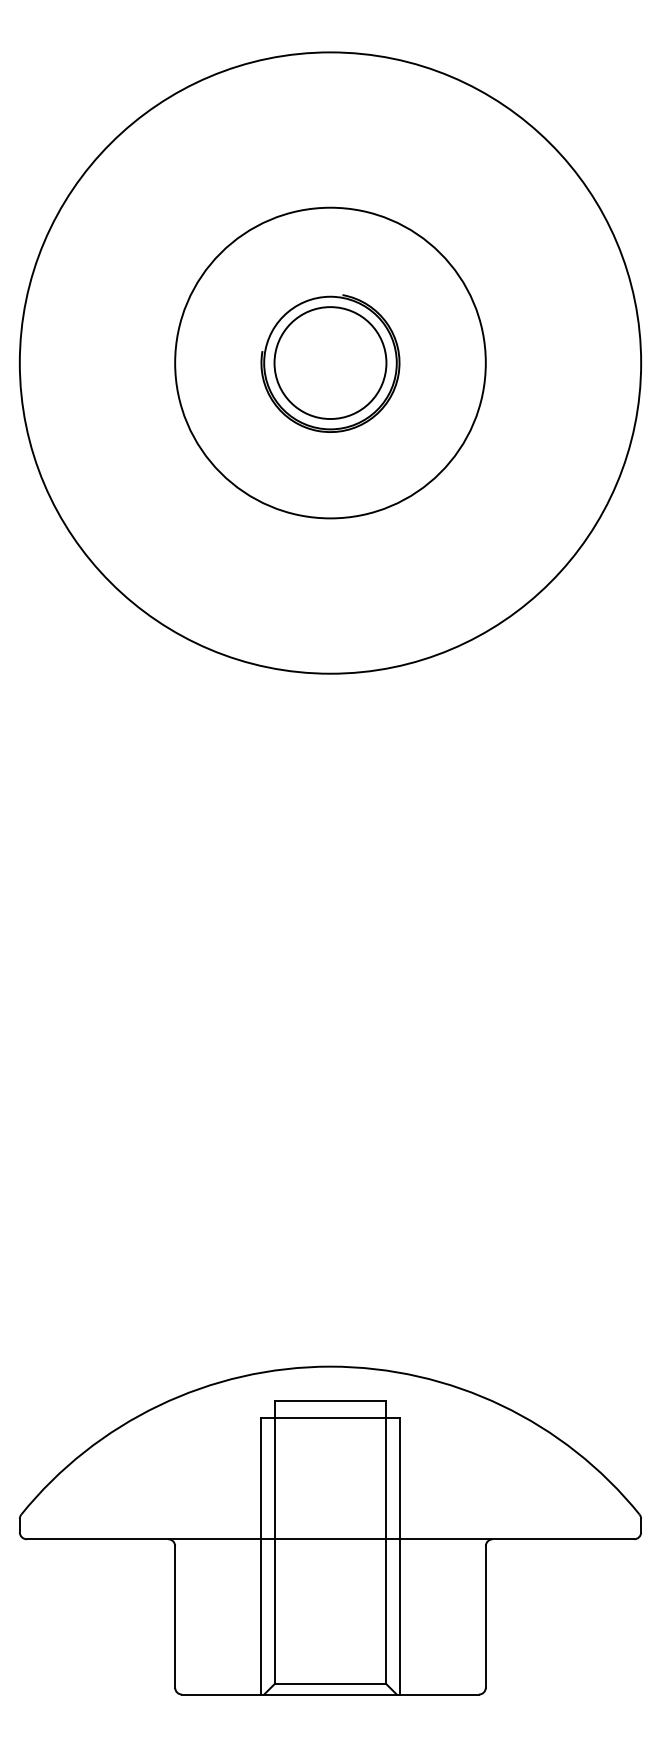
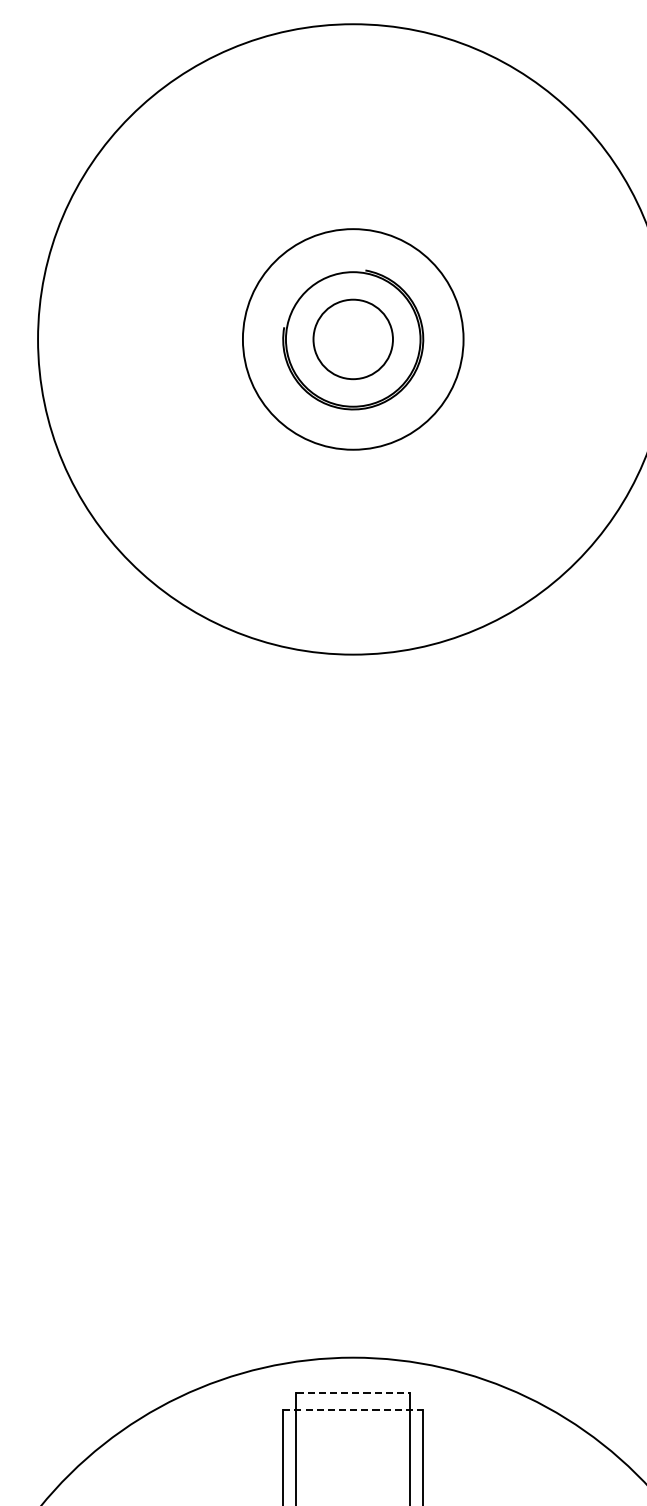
circle: (330, 362) -> (353, 338), size x0.7
circle: (330, 363) -> (353, 339), size x0.7
line: (330, 1401) -> (353, 1393), solid -> dashed
line: (330, 1418) -> (353, 1410), solid -> dashed

